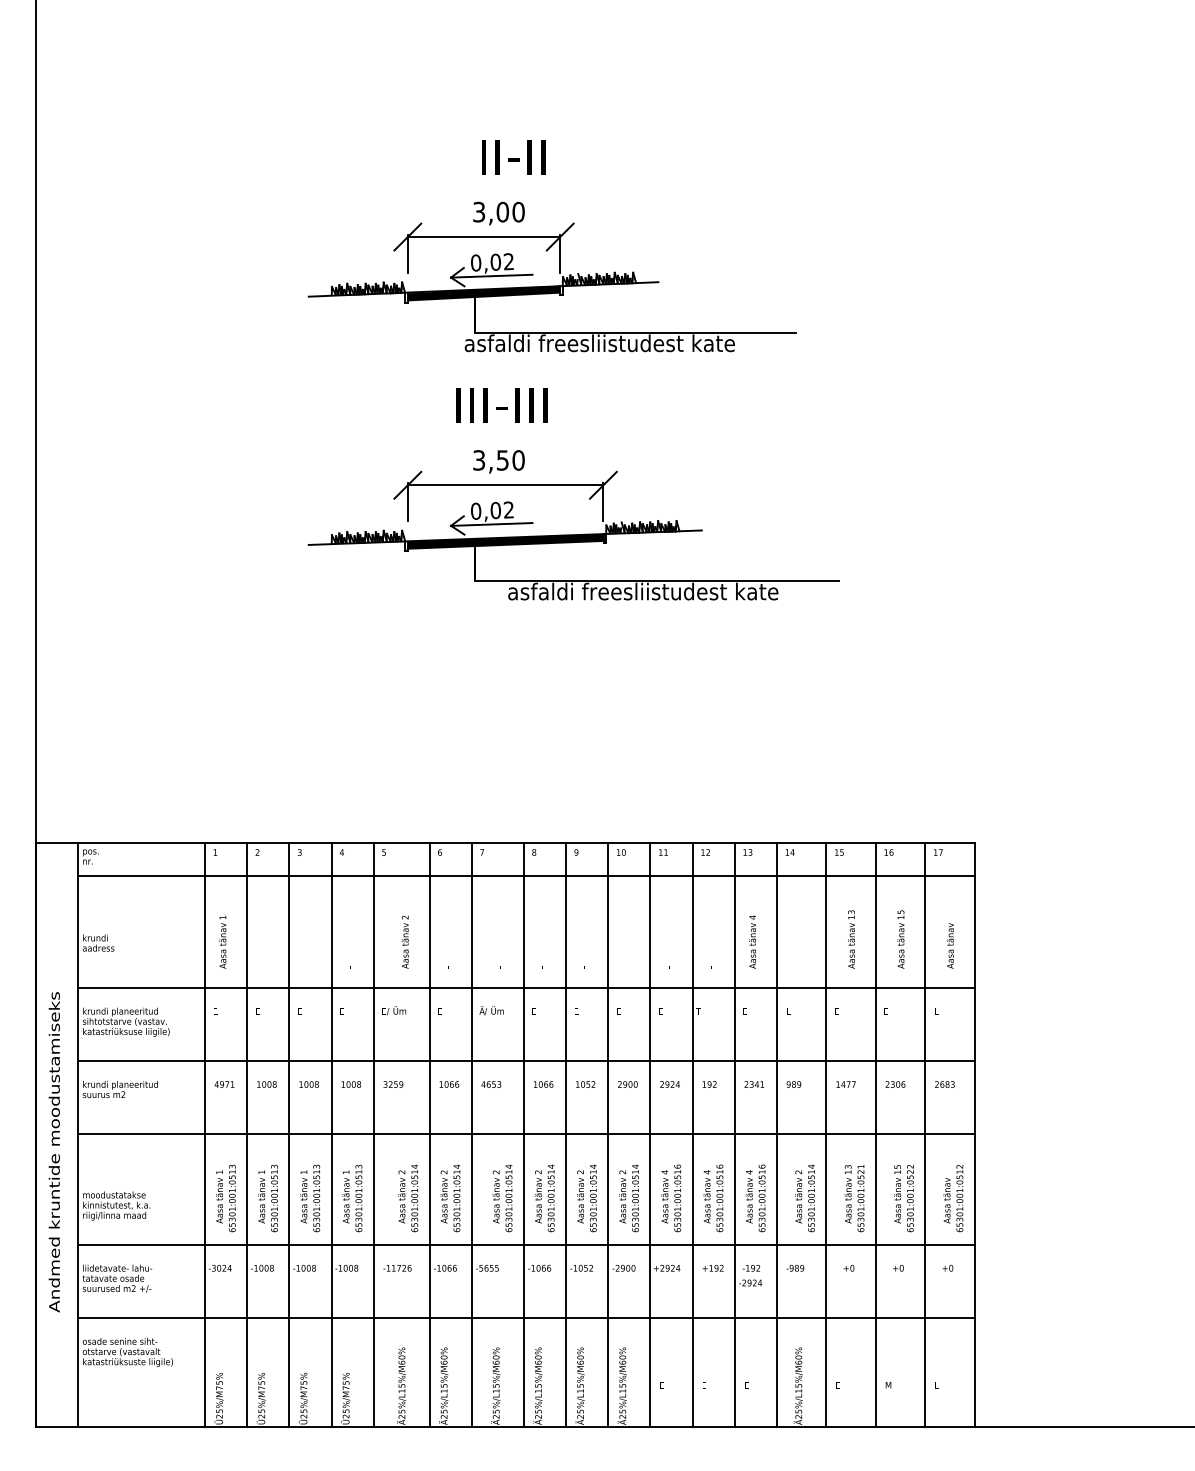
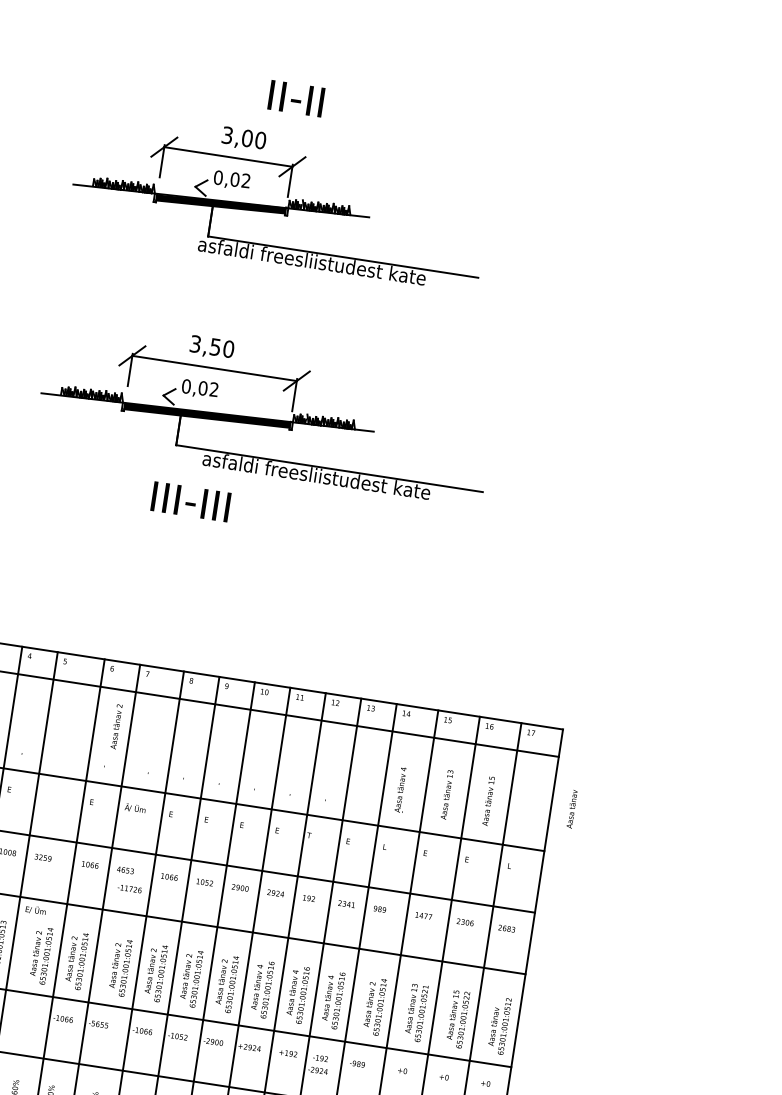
text: (513, 157) -> (296, 98), moved
line: (491, 275) -> (229, 190), removed
text: (501, 405) -> (190, 501), moved
line: (491, 524) -> (197, 399), removed
text: (404, 941) -> (115, 726), moved
text: (752, 941) -> (400, 789), moved
text: (949, 945) -> (571, 808), moved
text: (394, 1010) -> (36, 910), moved
text: (397, 1268) -> (129, 889), moved

